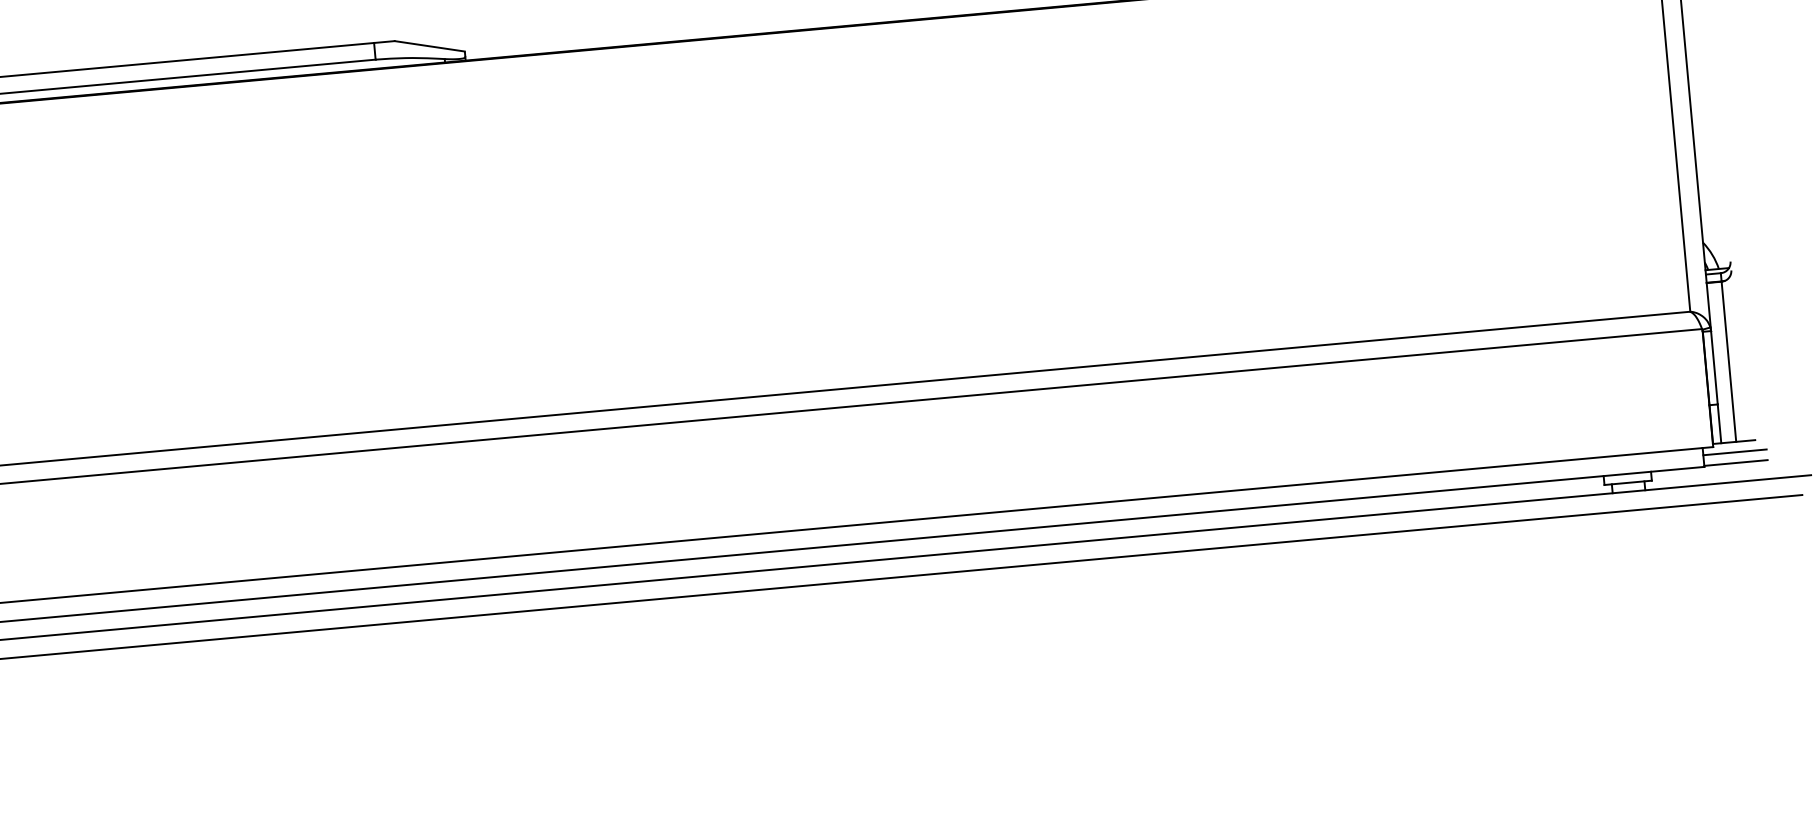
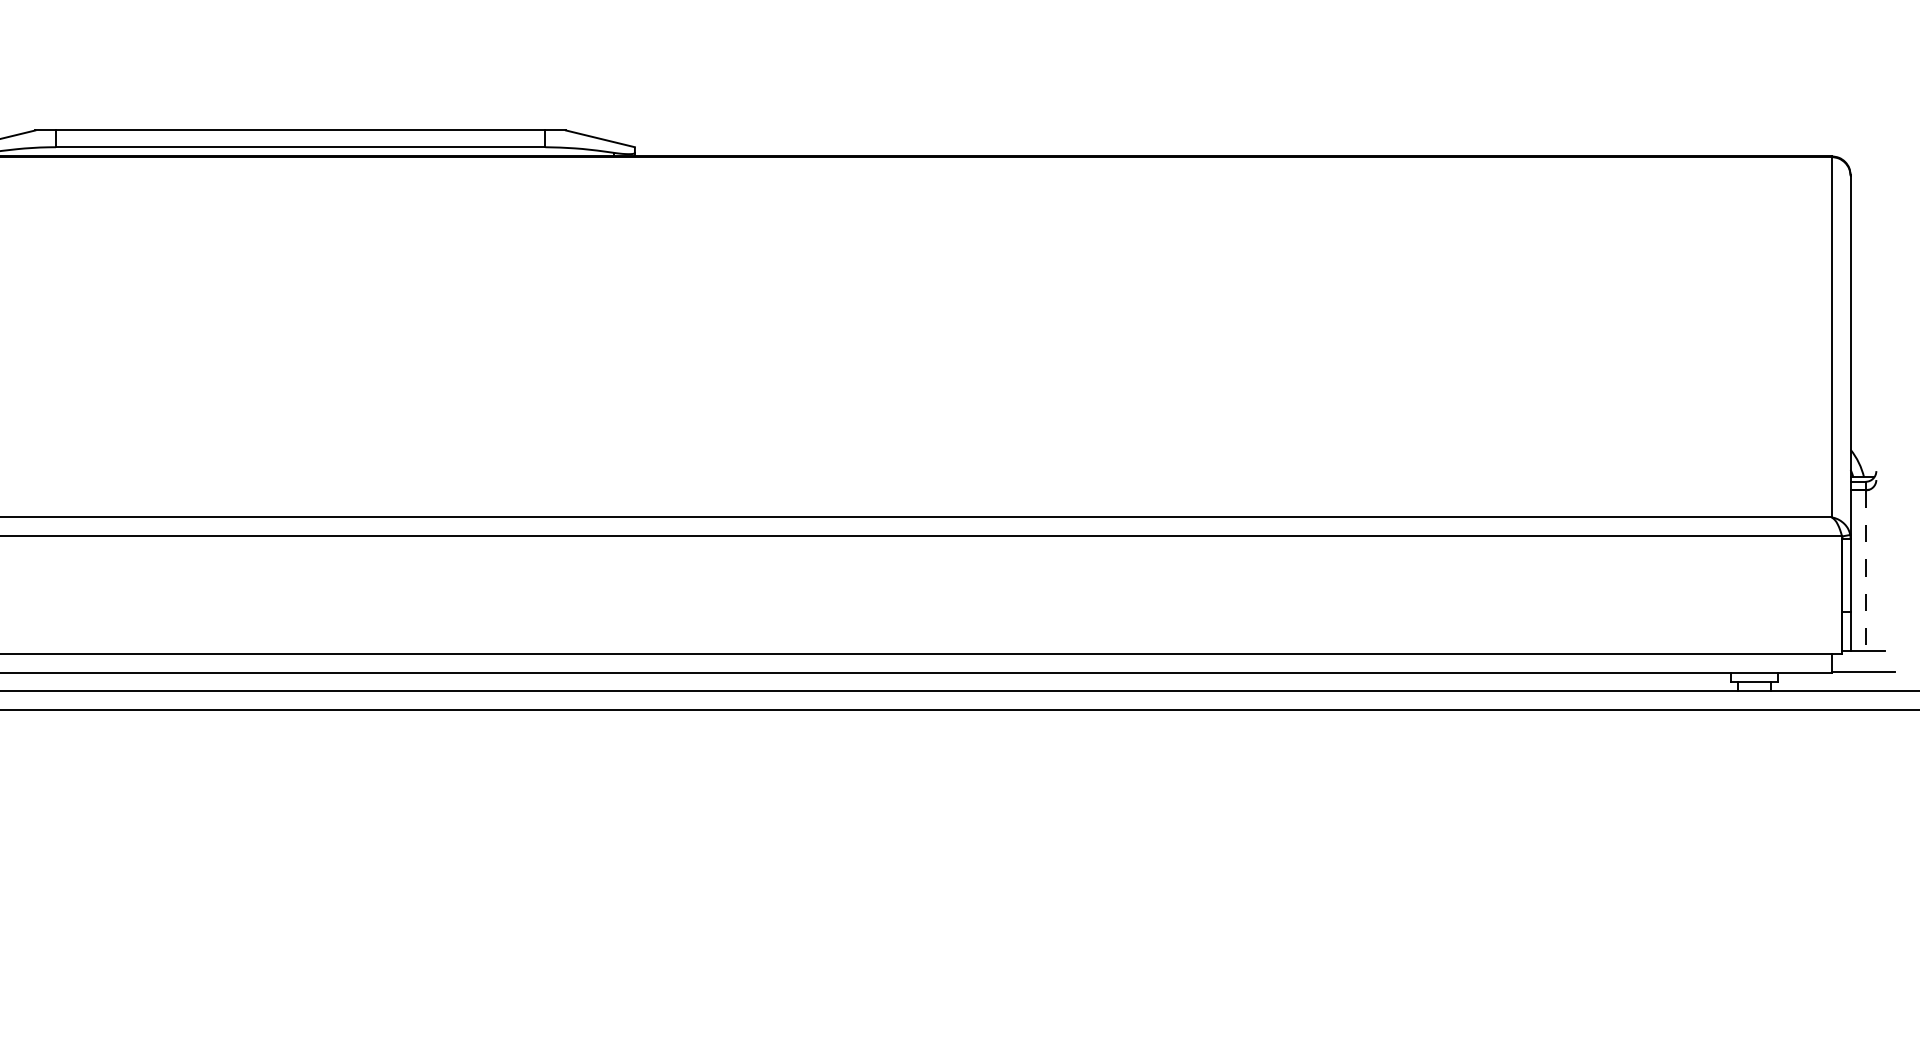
line: (1728, 362) -> (1865, 571), solid -> dashed
line: (1734, 452) -> (1863, 661), removed

